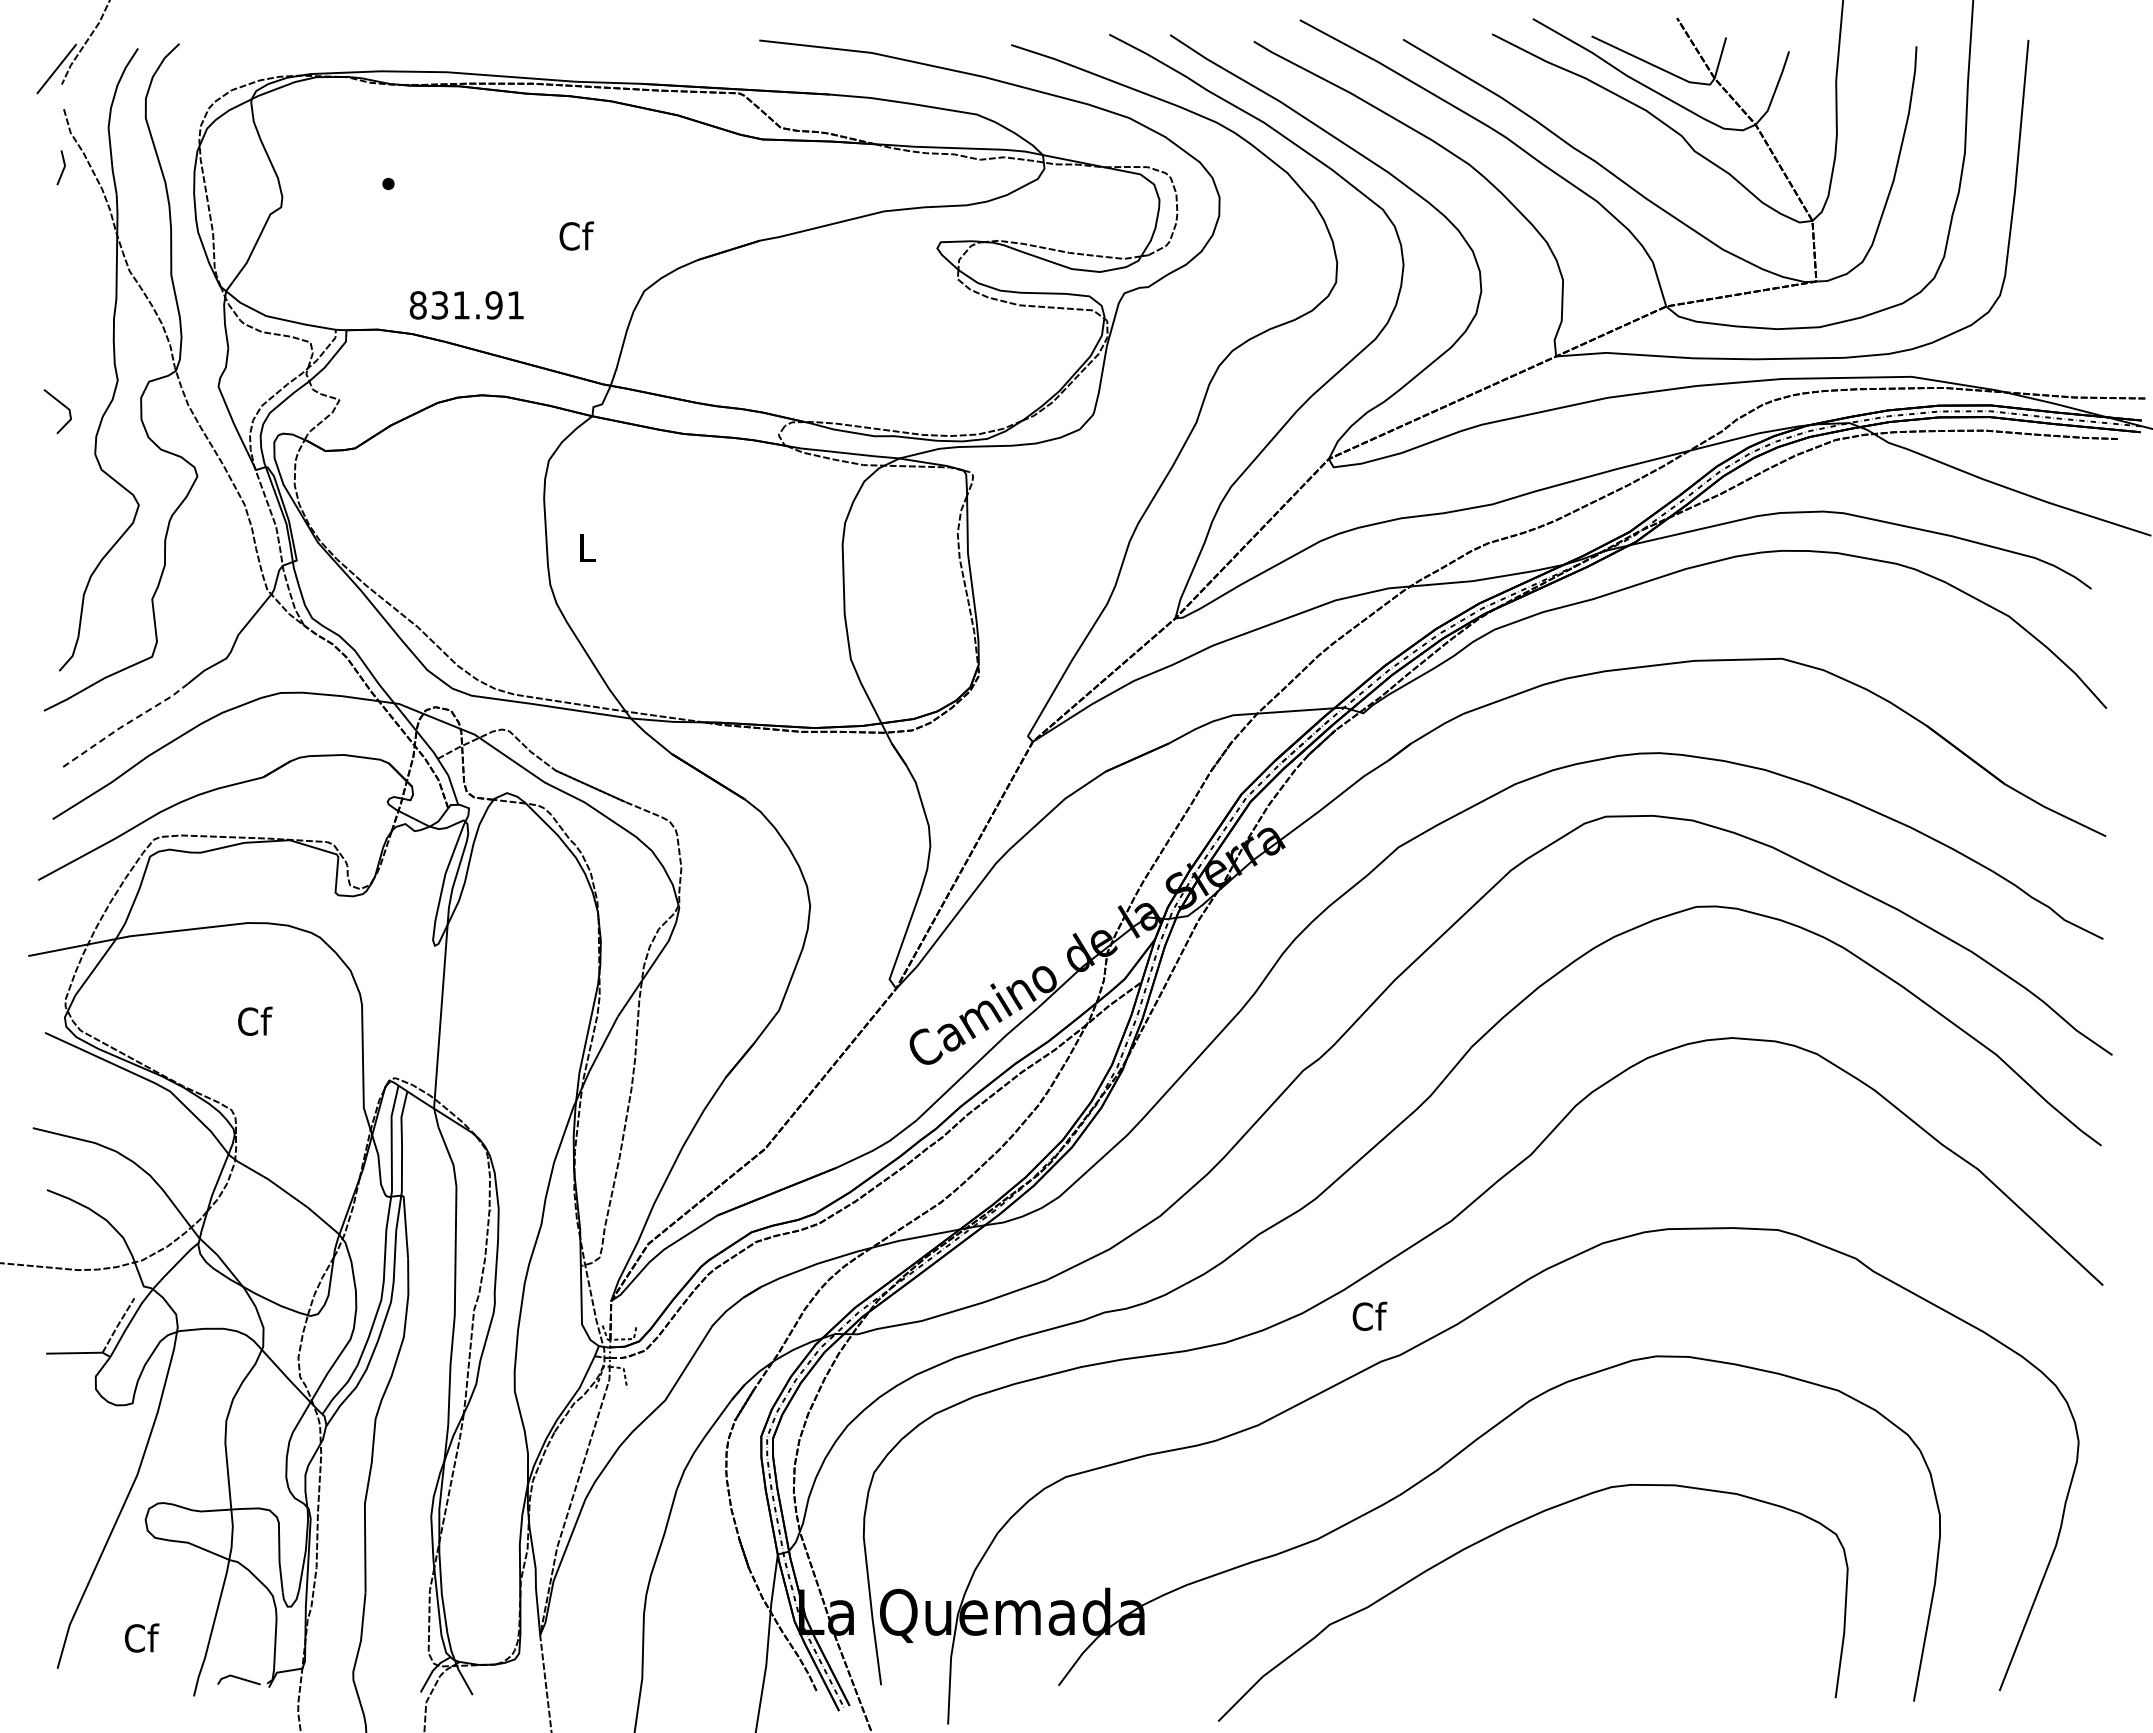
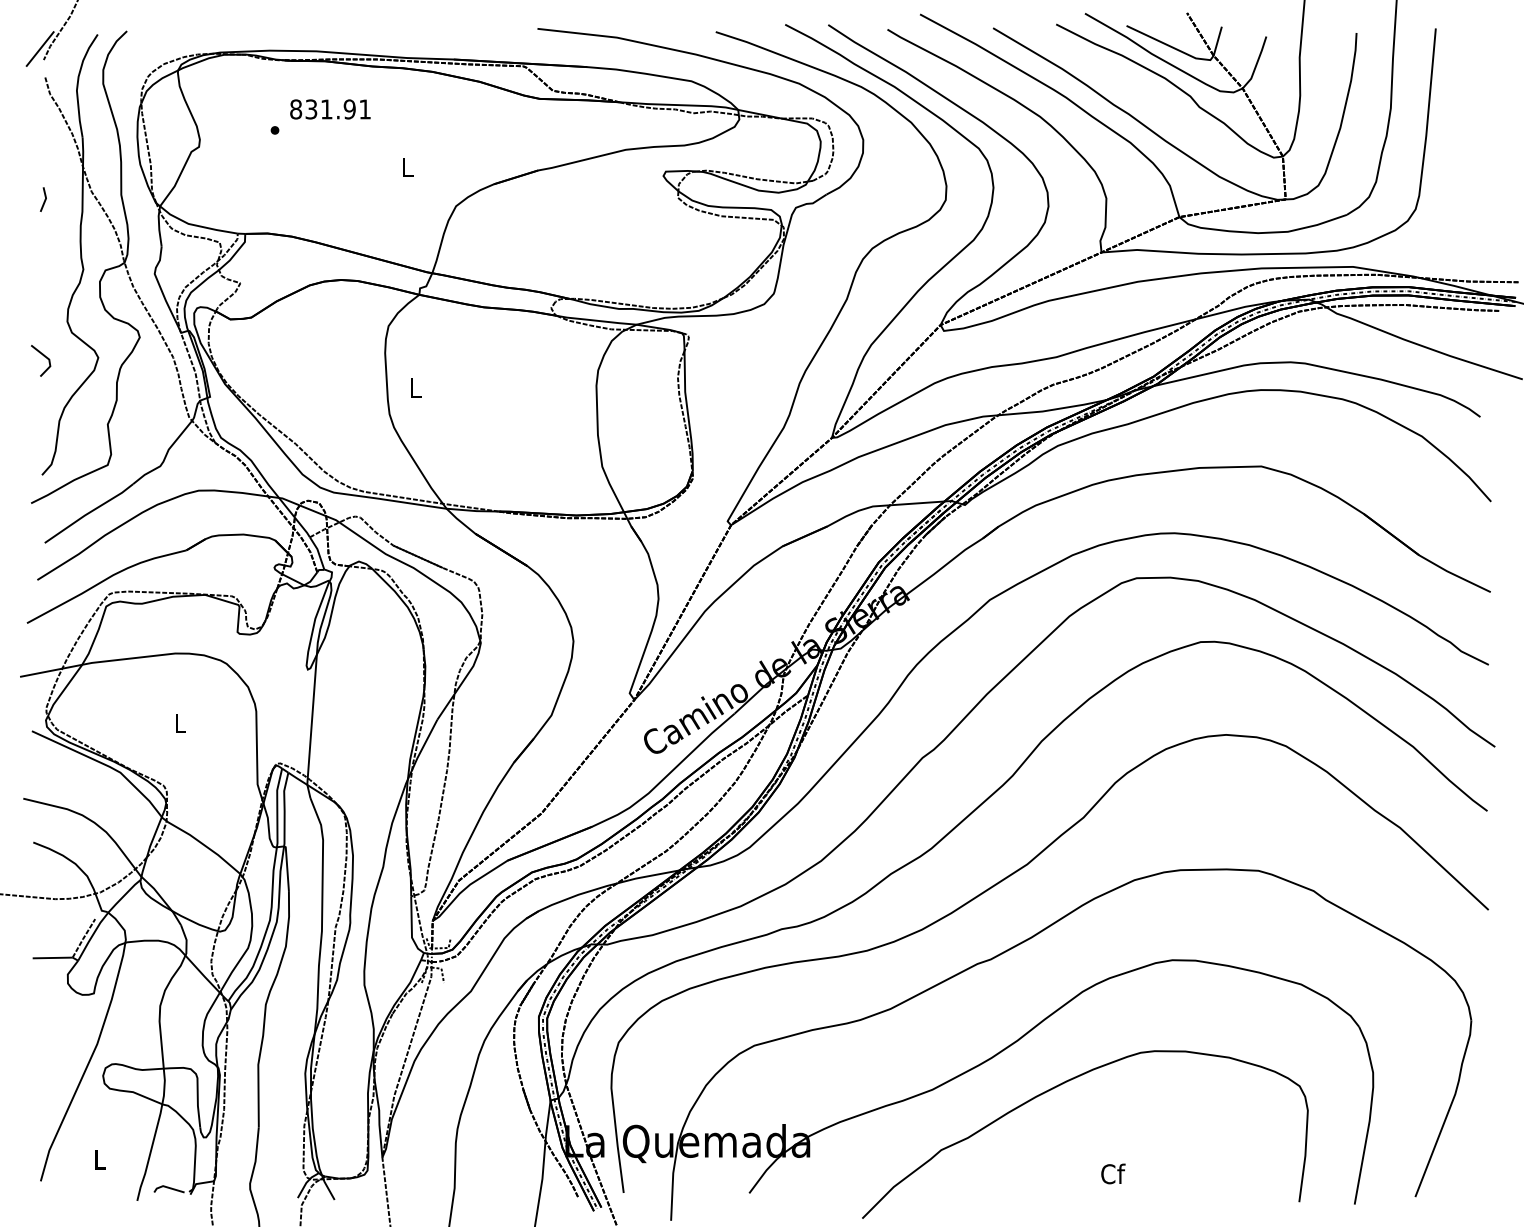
line: (62, 169) -> (44, 200), moved
text: (576, 235) -> (408, 166), Cf -> L
text: (466, 305) -> (330, 109), moved
line: (62, 405) -> (44, 356), moved
line: (125, 724) -> (88, 512), dashed -> solid
text: (255, 1020) -> (180, 722), Cf -> L
text: (1369, 1315) -> (1113, 1173), moved
text: (141, 1637) -> (100, 1159), Cf -> L

